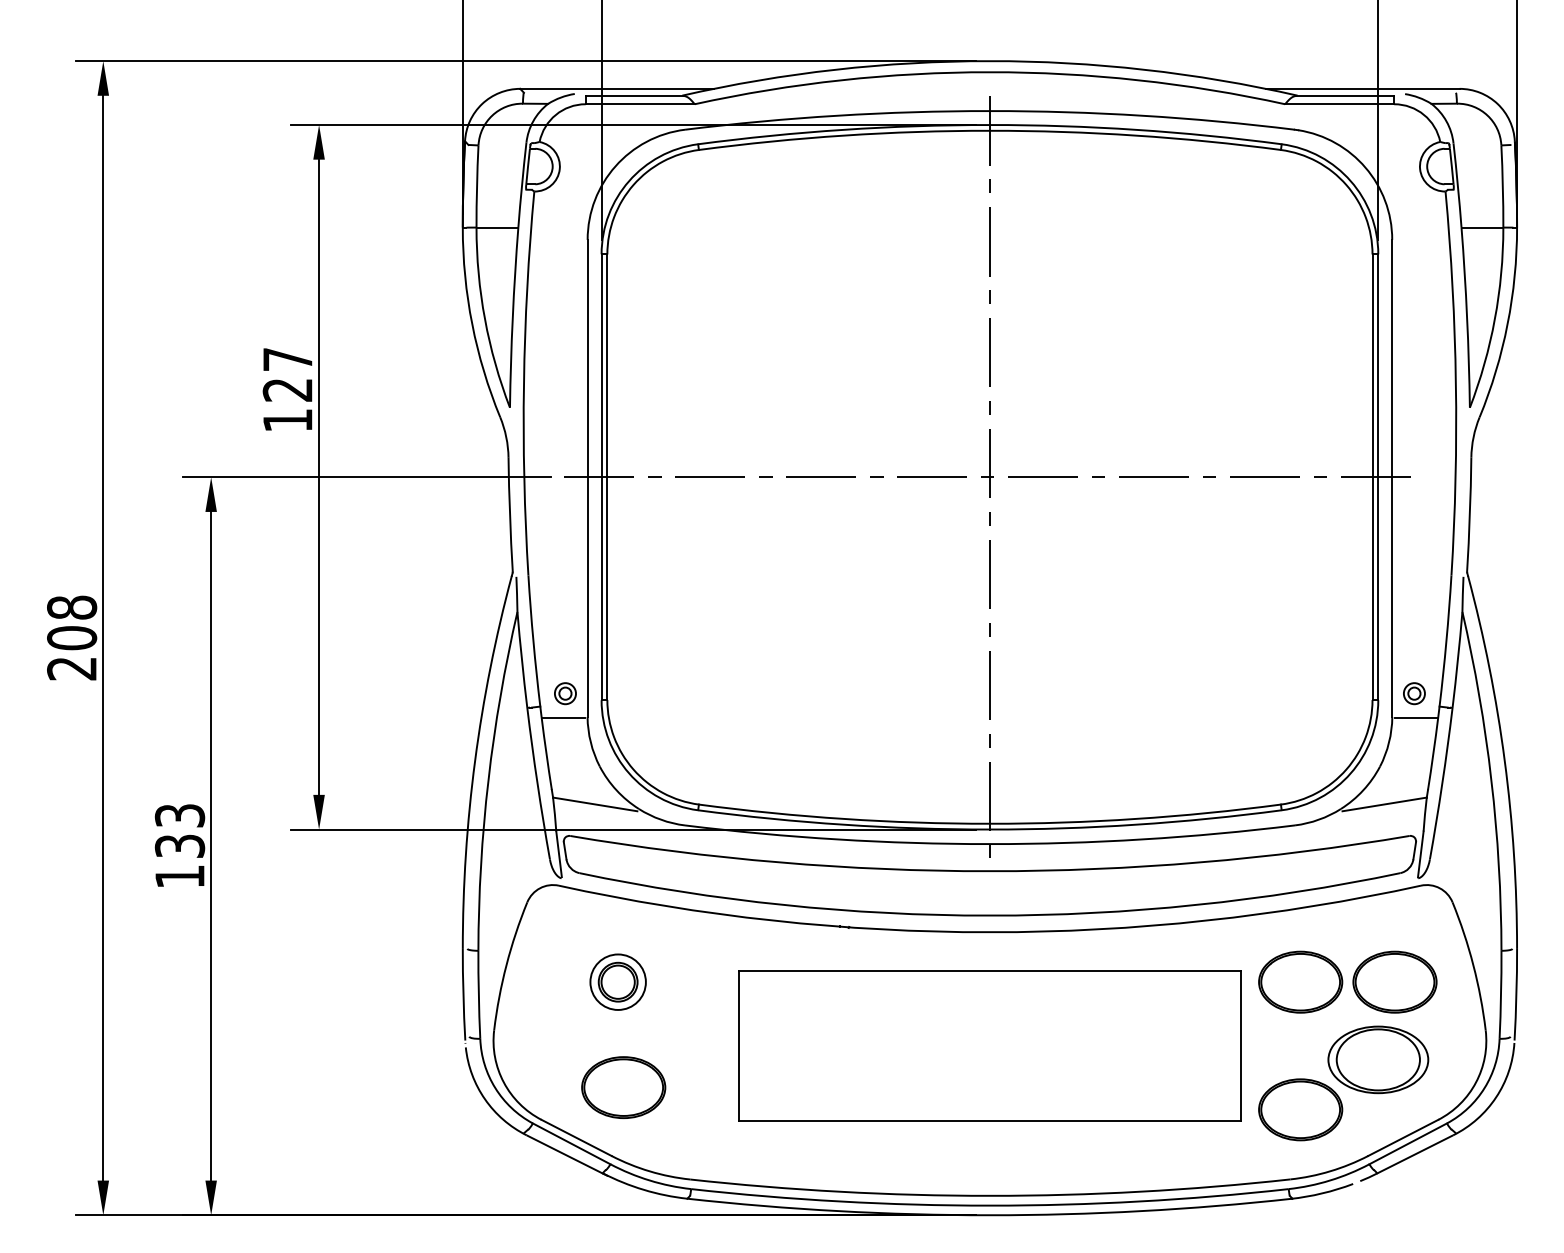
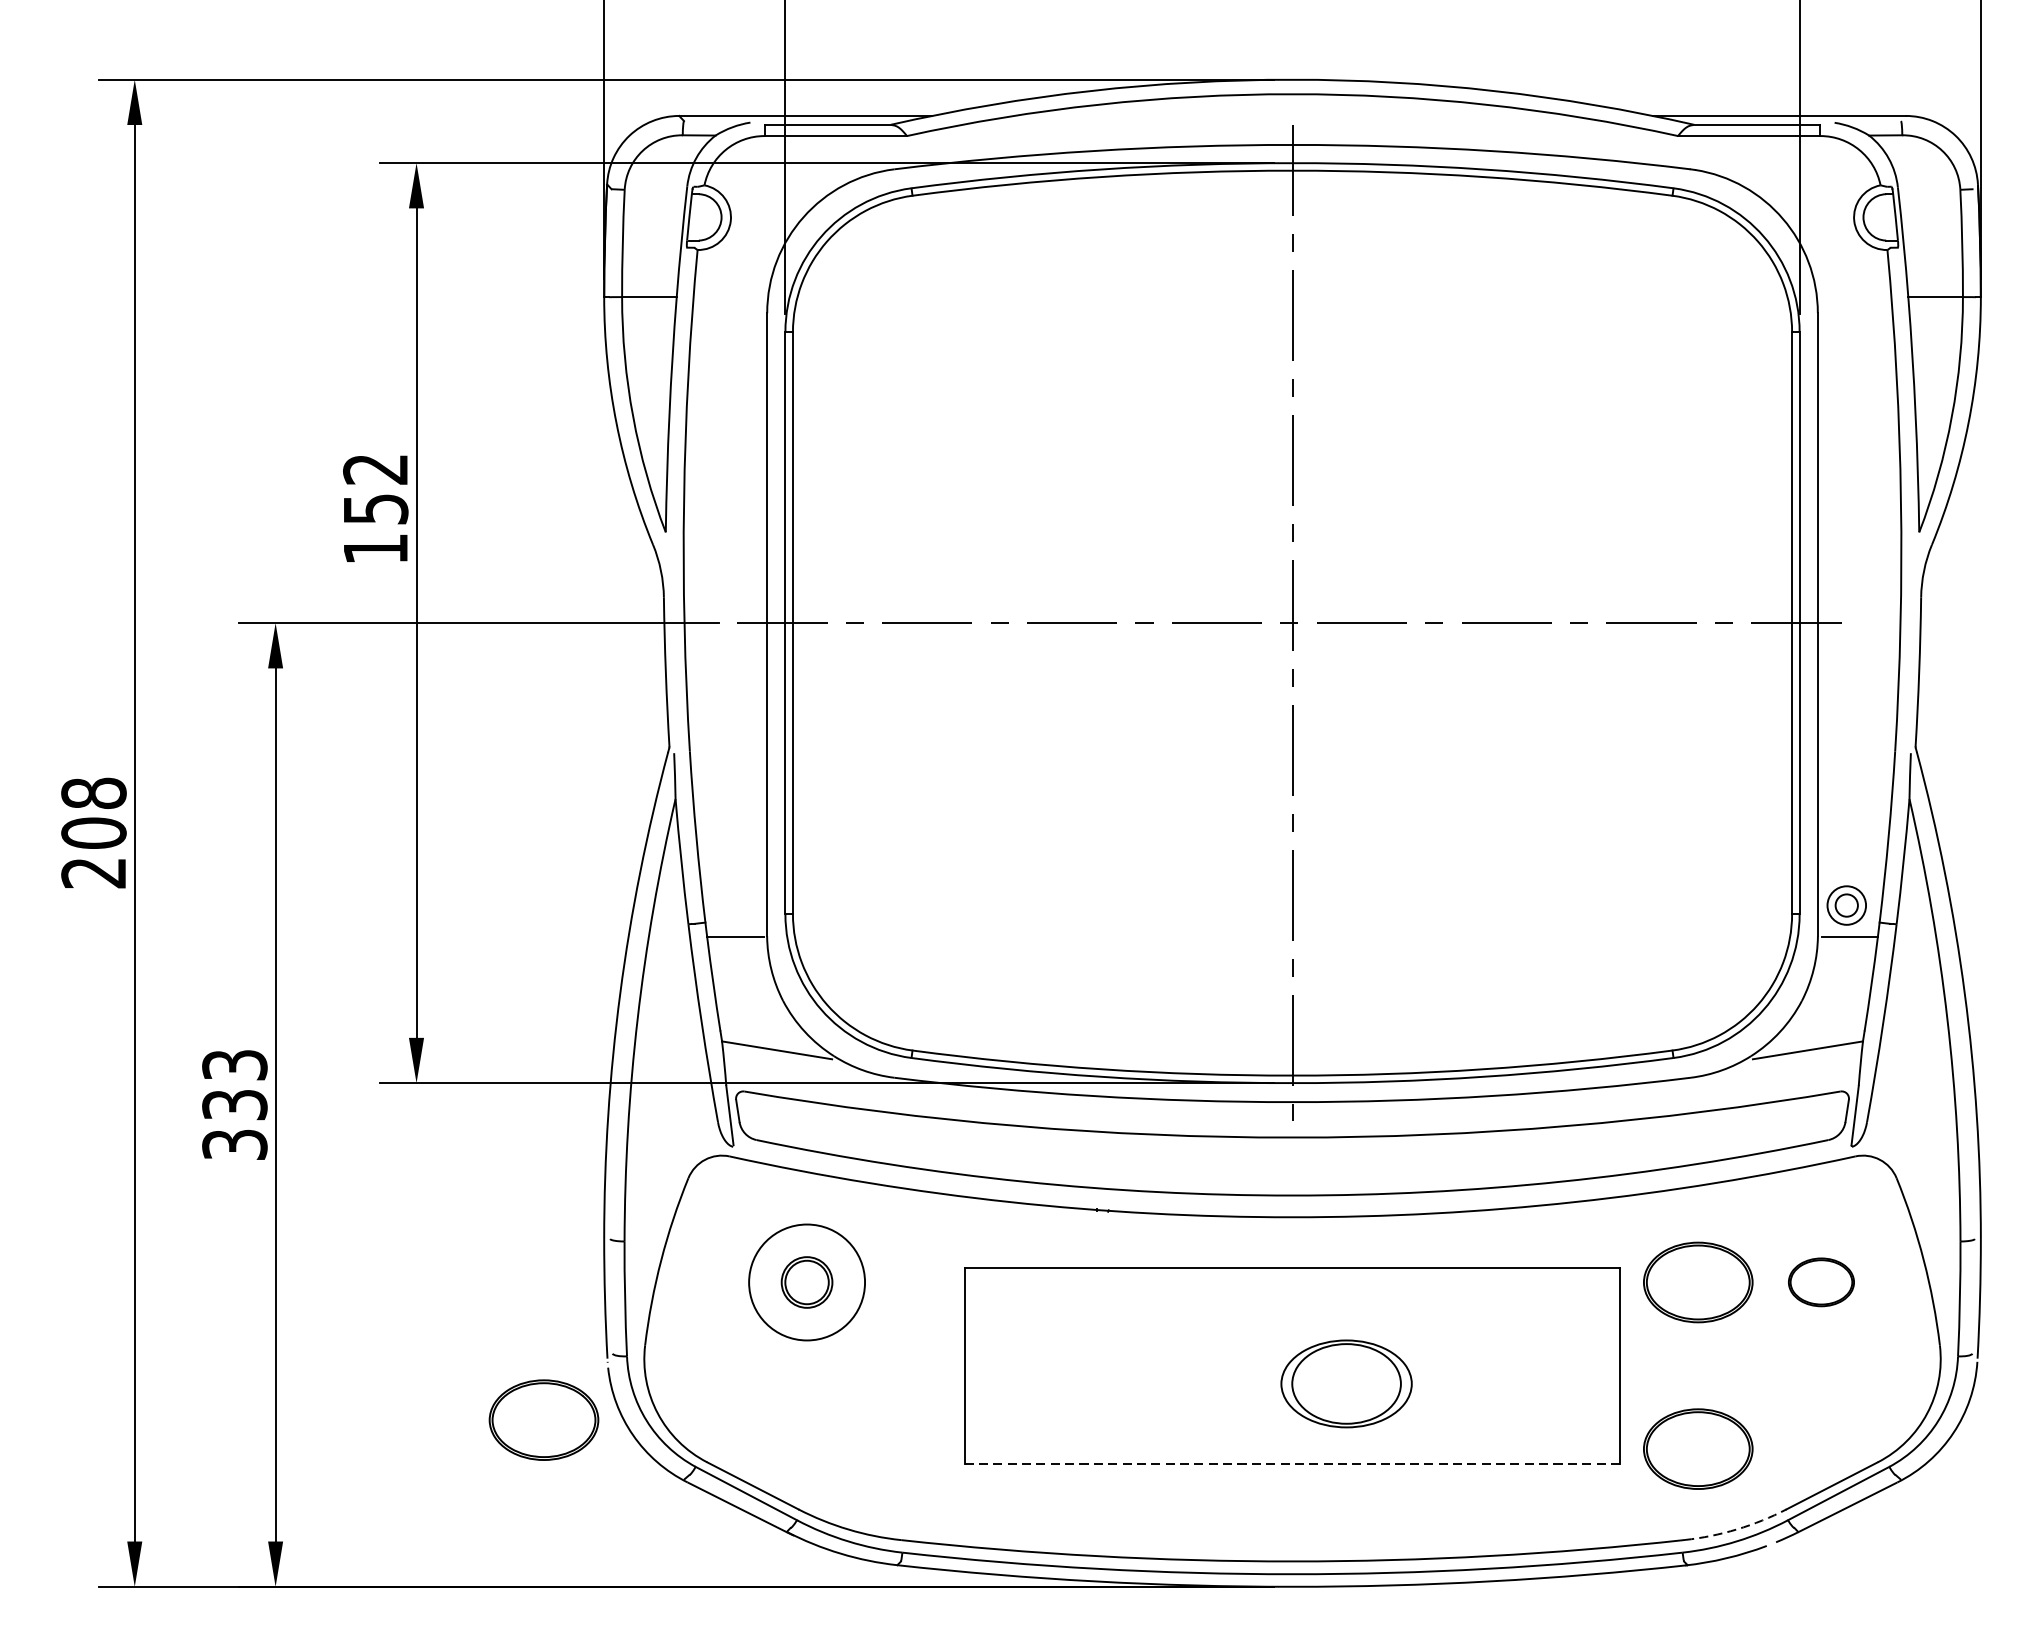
text: (287, 374) -> (375, 488), 127 -> 152
part: (565, 693) -> (738, 905), removed
part: (1414, 693) -> (1846, 905), size x1.4
text: (179, 876) -> (234, 1144), 133 -> 333
circle: (617, 981) -> (806, 1281), size x1.6
part: (1394, 981) -> (1820, 1281), size x0.6
part: (1378, 1059) -> (1346, 1383), moved
part: (623, 1087) -> (543, 1419), moved
line: (989, 1120) -> (1291, 1463), solid -> dashed
arc: (1330, 1171) -> (1737, 1529), solid -> dashed

